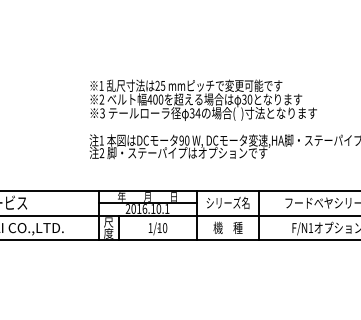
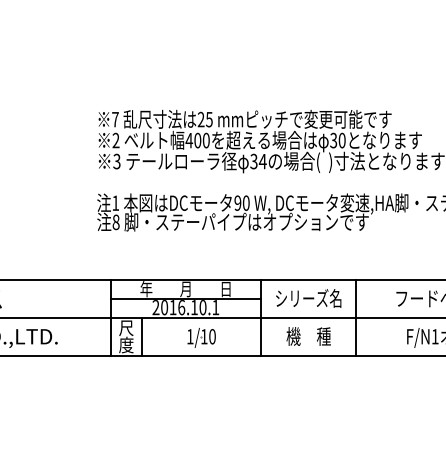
text: (101, 85) -> (115, 118), 1 -> 7
text: (101, 153) -> (115, 222), 2 -> 8

